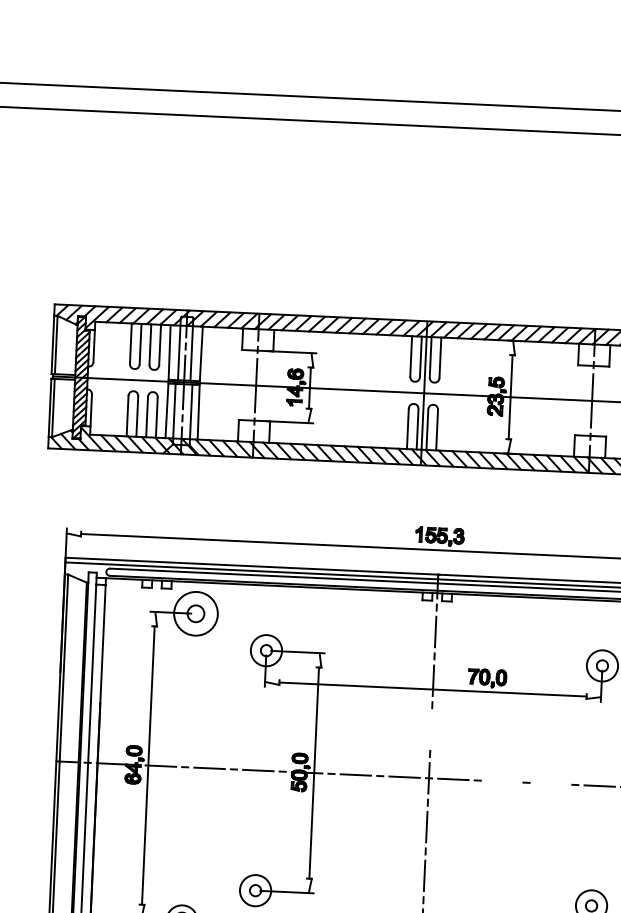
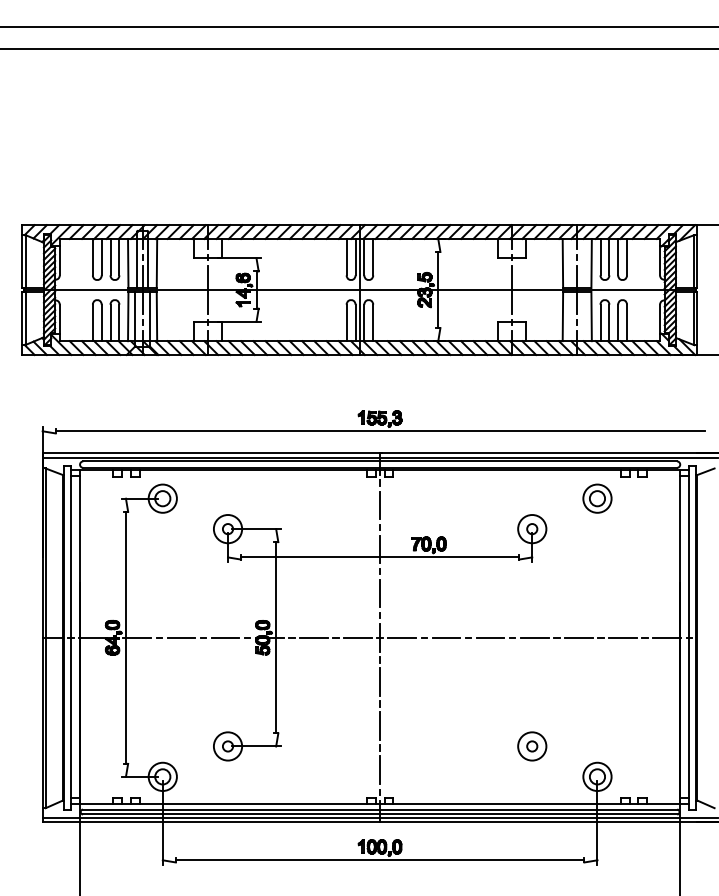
circle: (195, 613) -> (162, 498), size x0.71
line: (431, 729) -> (380, 593), added
line: (502, 781) -> (446, 637), added
line: (550, 783) -> (490, 637), added

